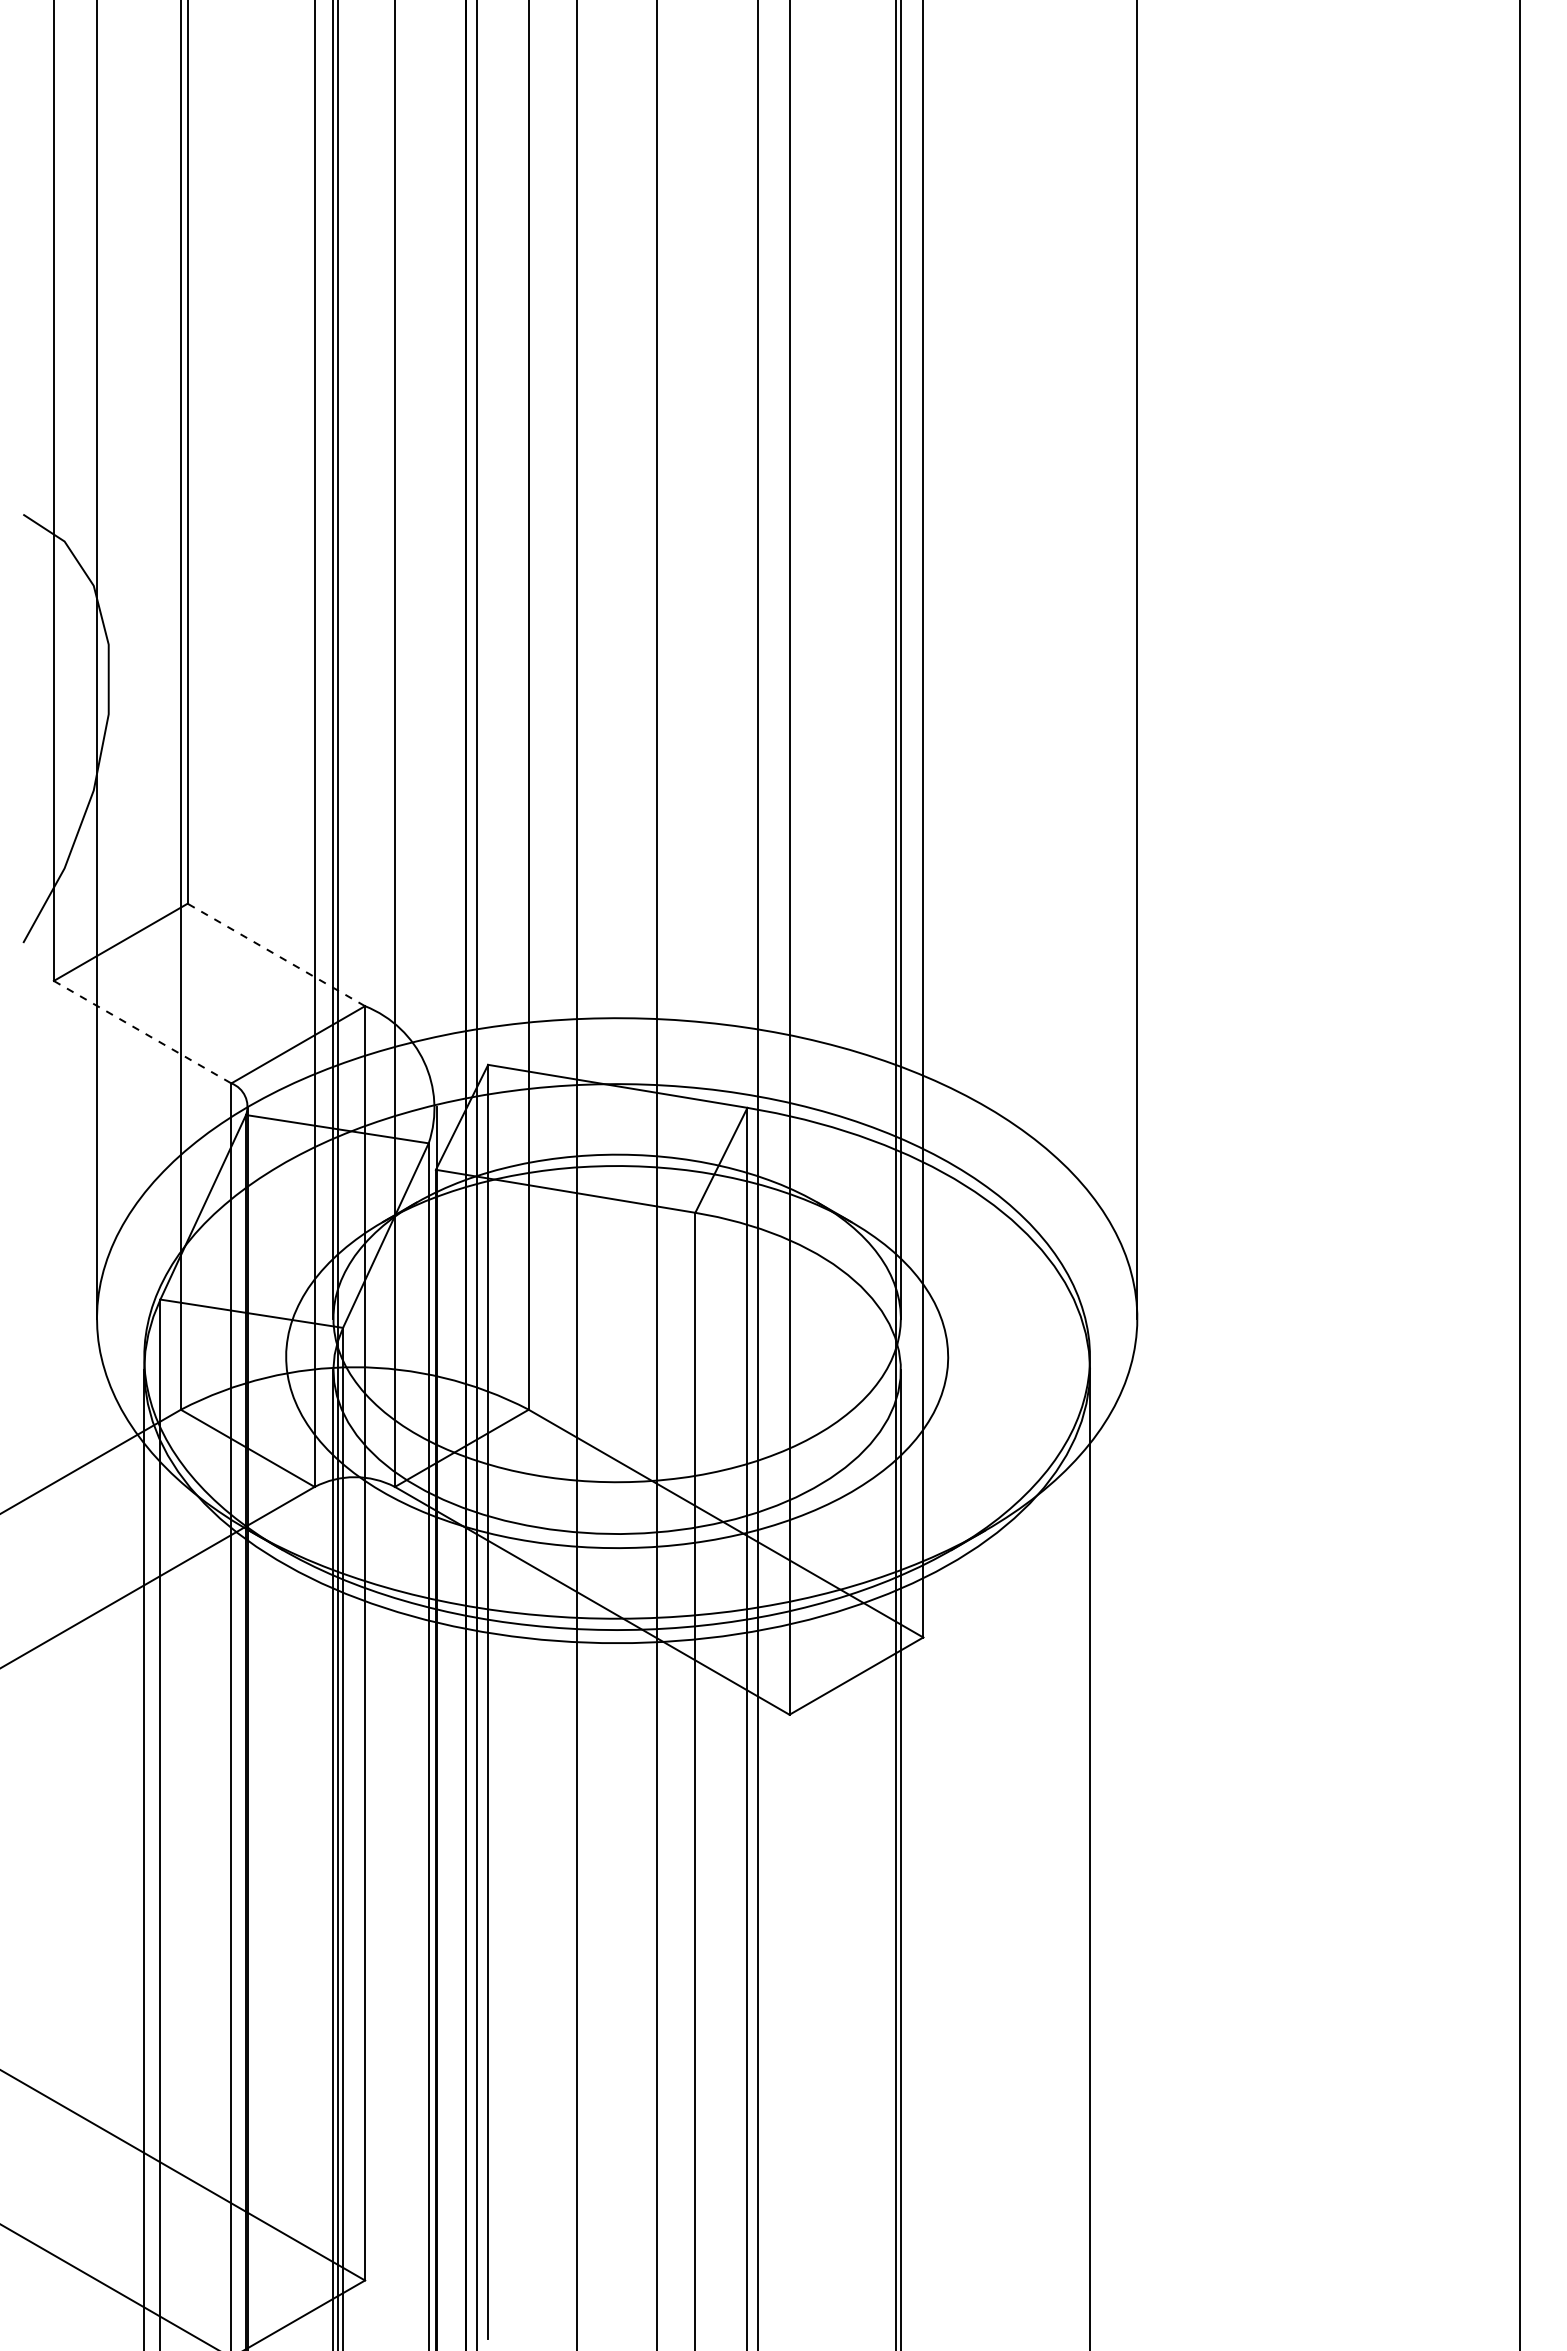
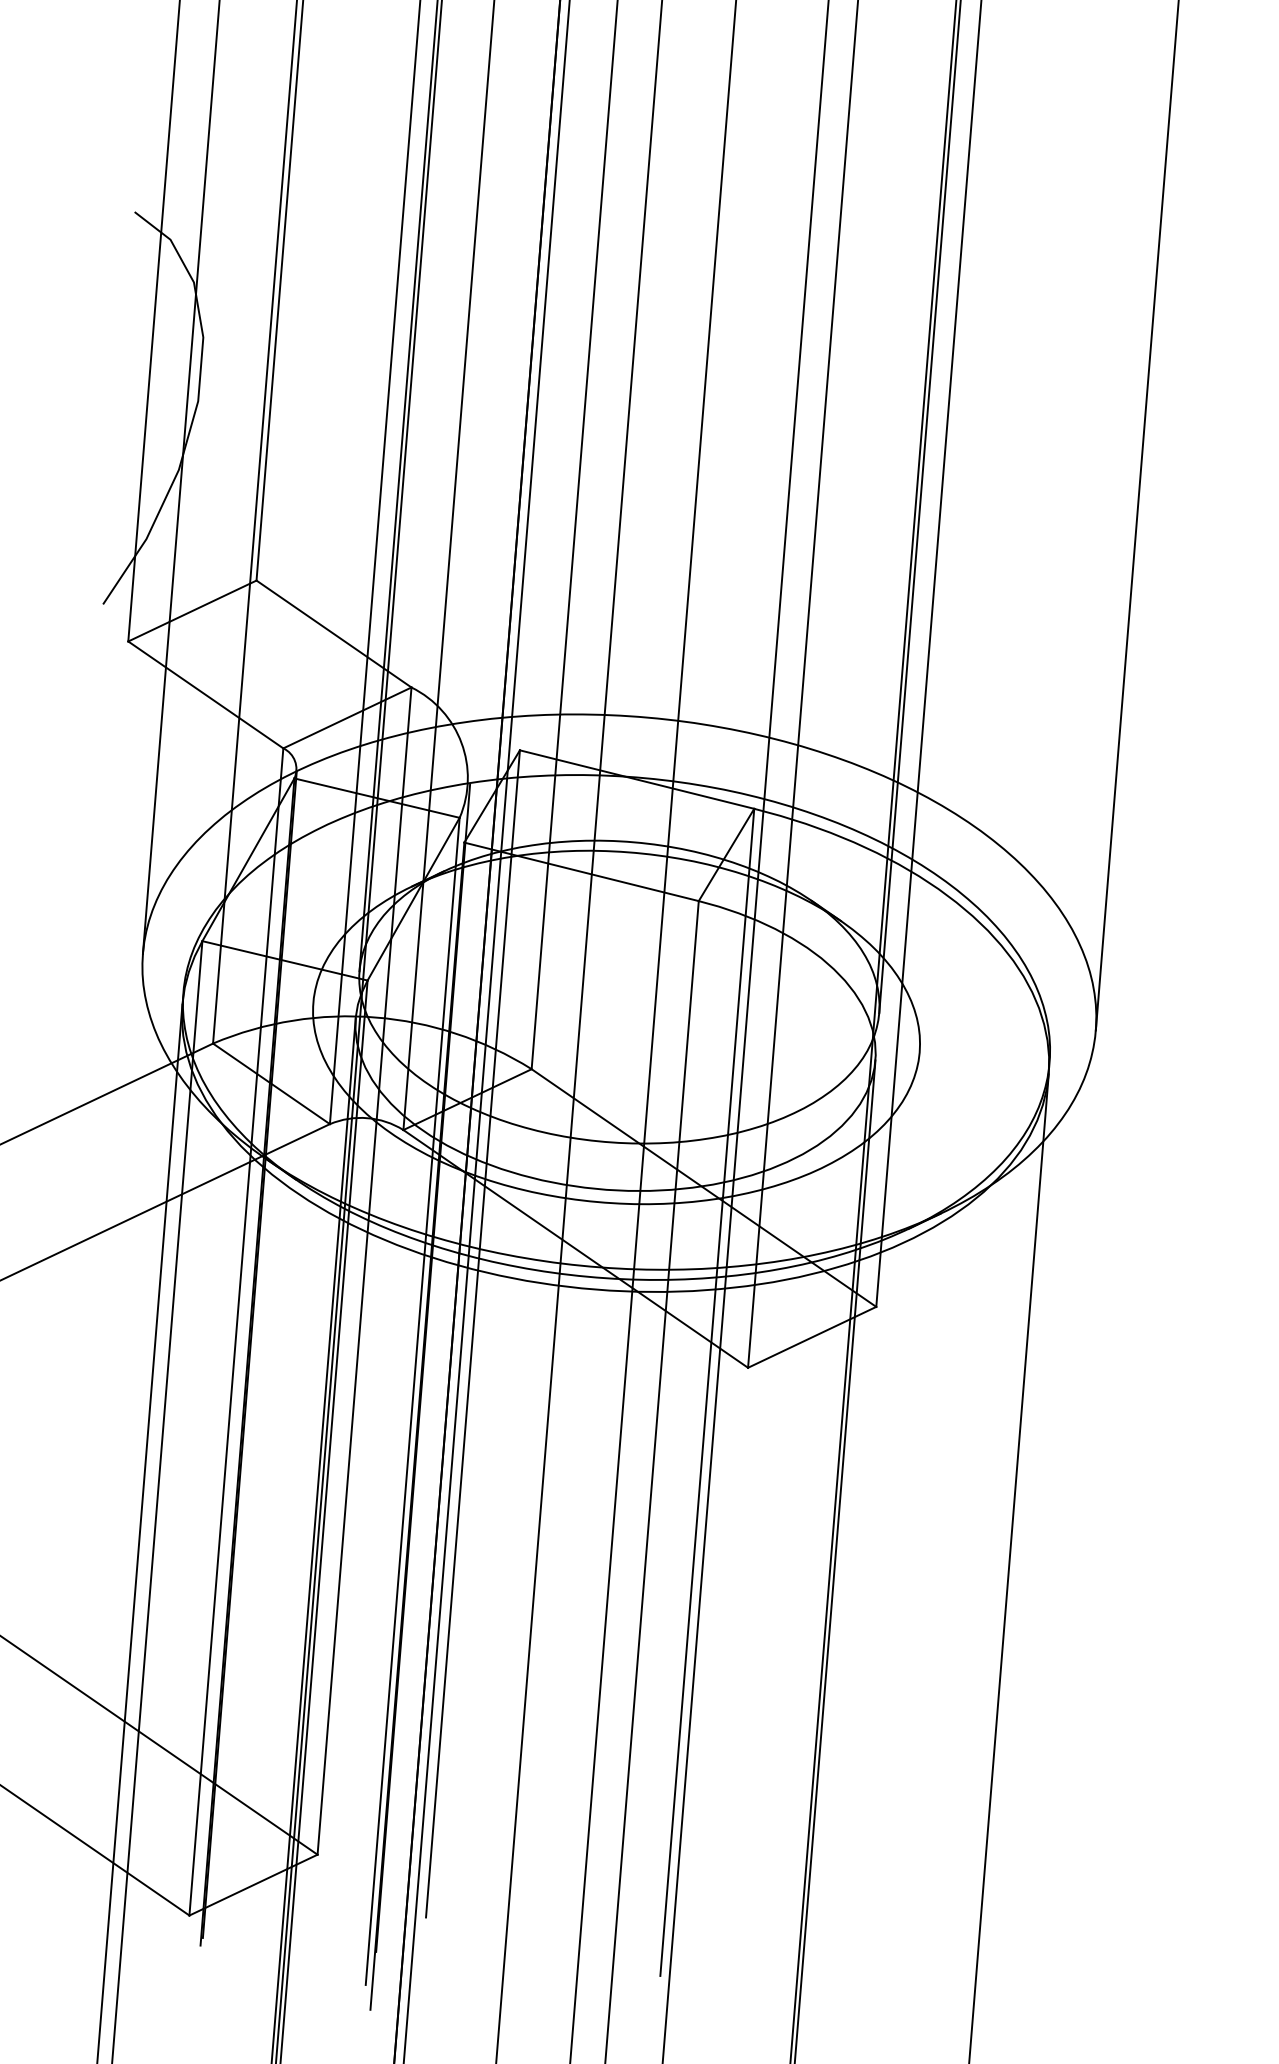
line: (275, 954) -> (333, 633), dashed -> solid
line: (143, 1032) -> (206, 695), dashed -> solid

